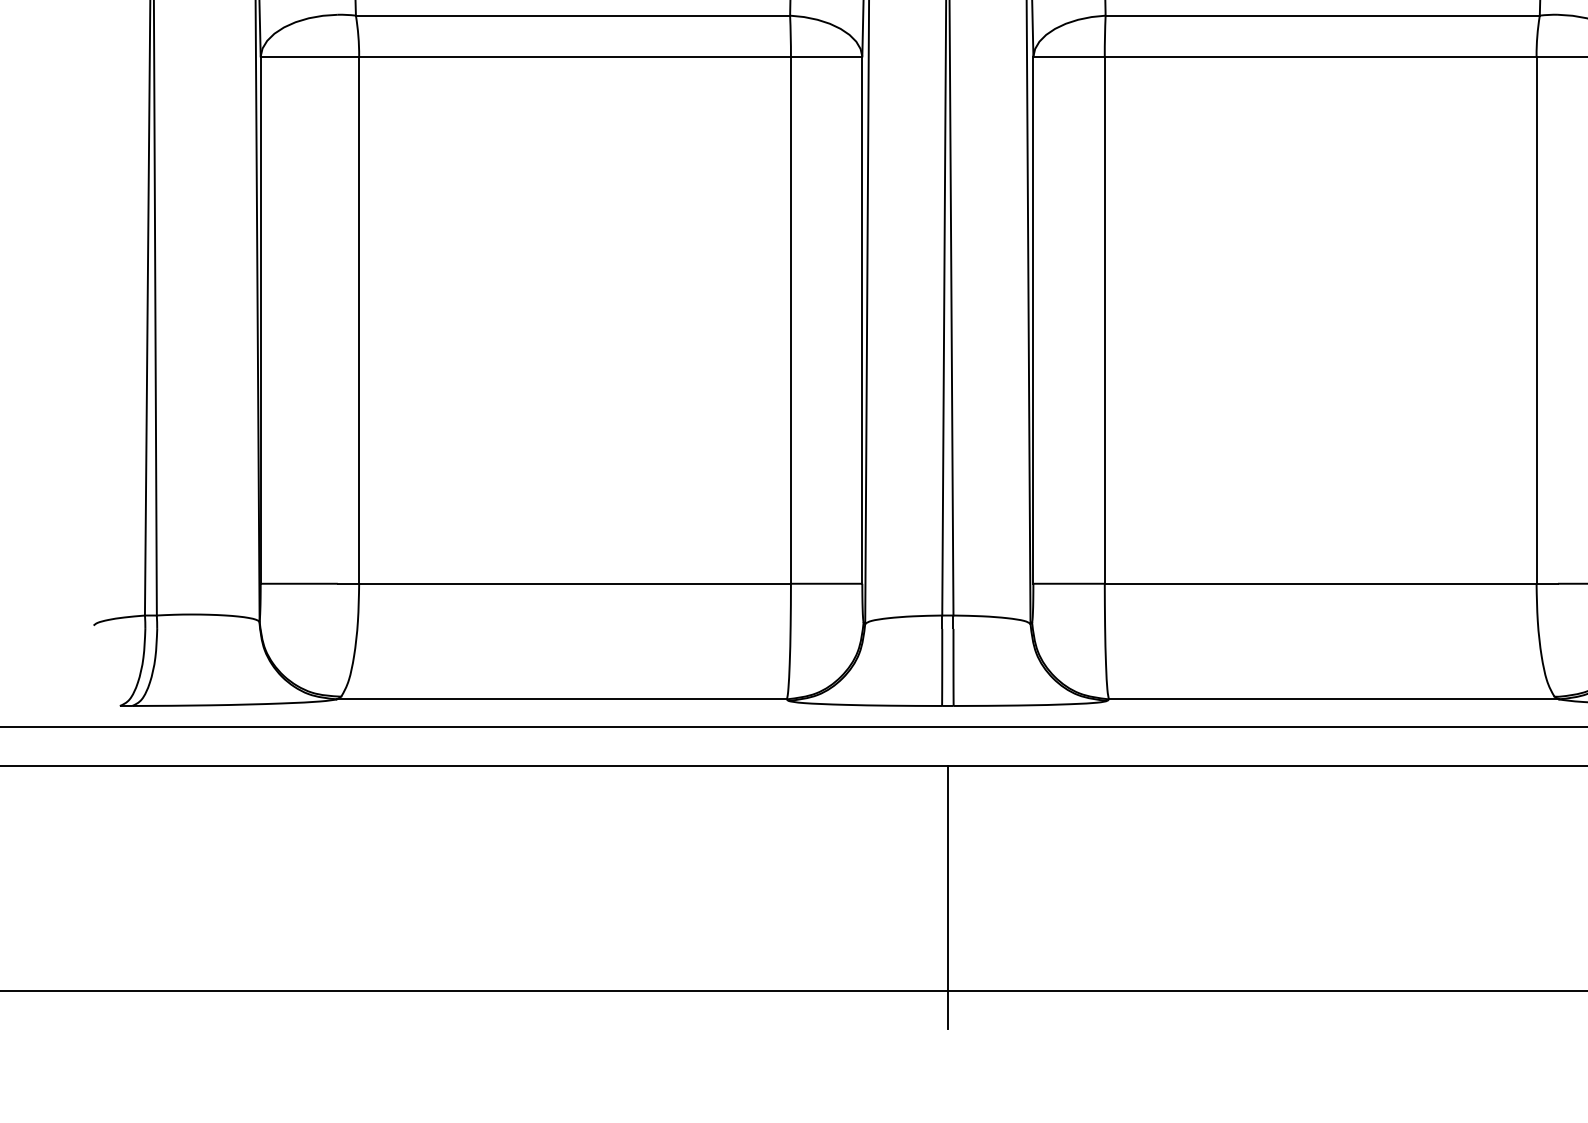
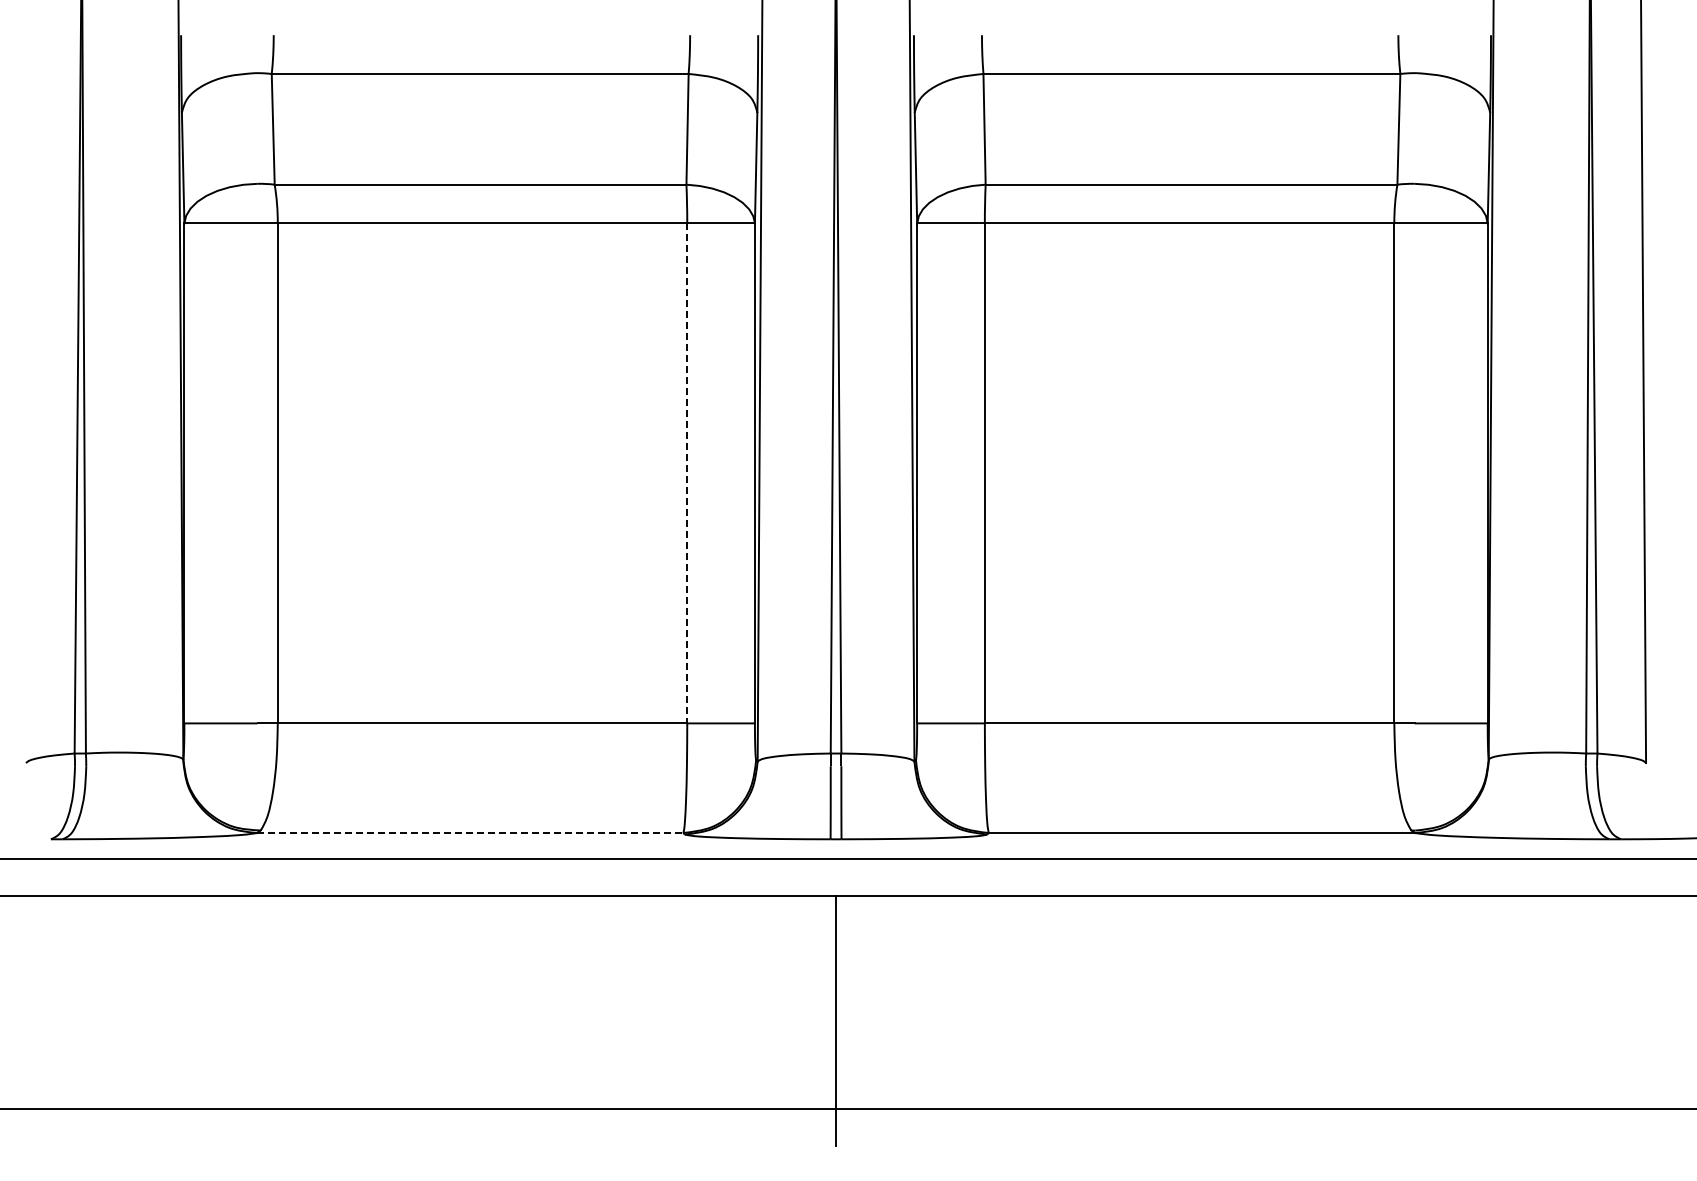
line: (791, 320) -> (687, 473), solid -> dashed
line: (562, 699) -> (470, 833), solid -> dashed

